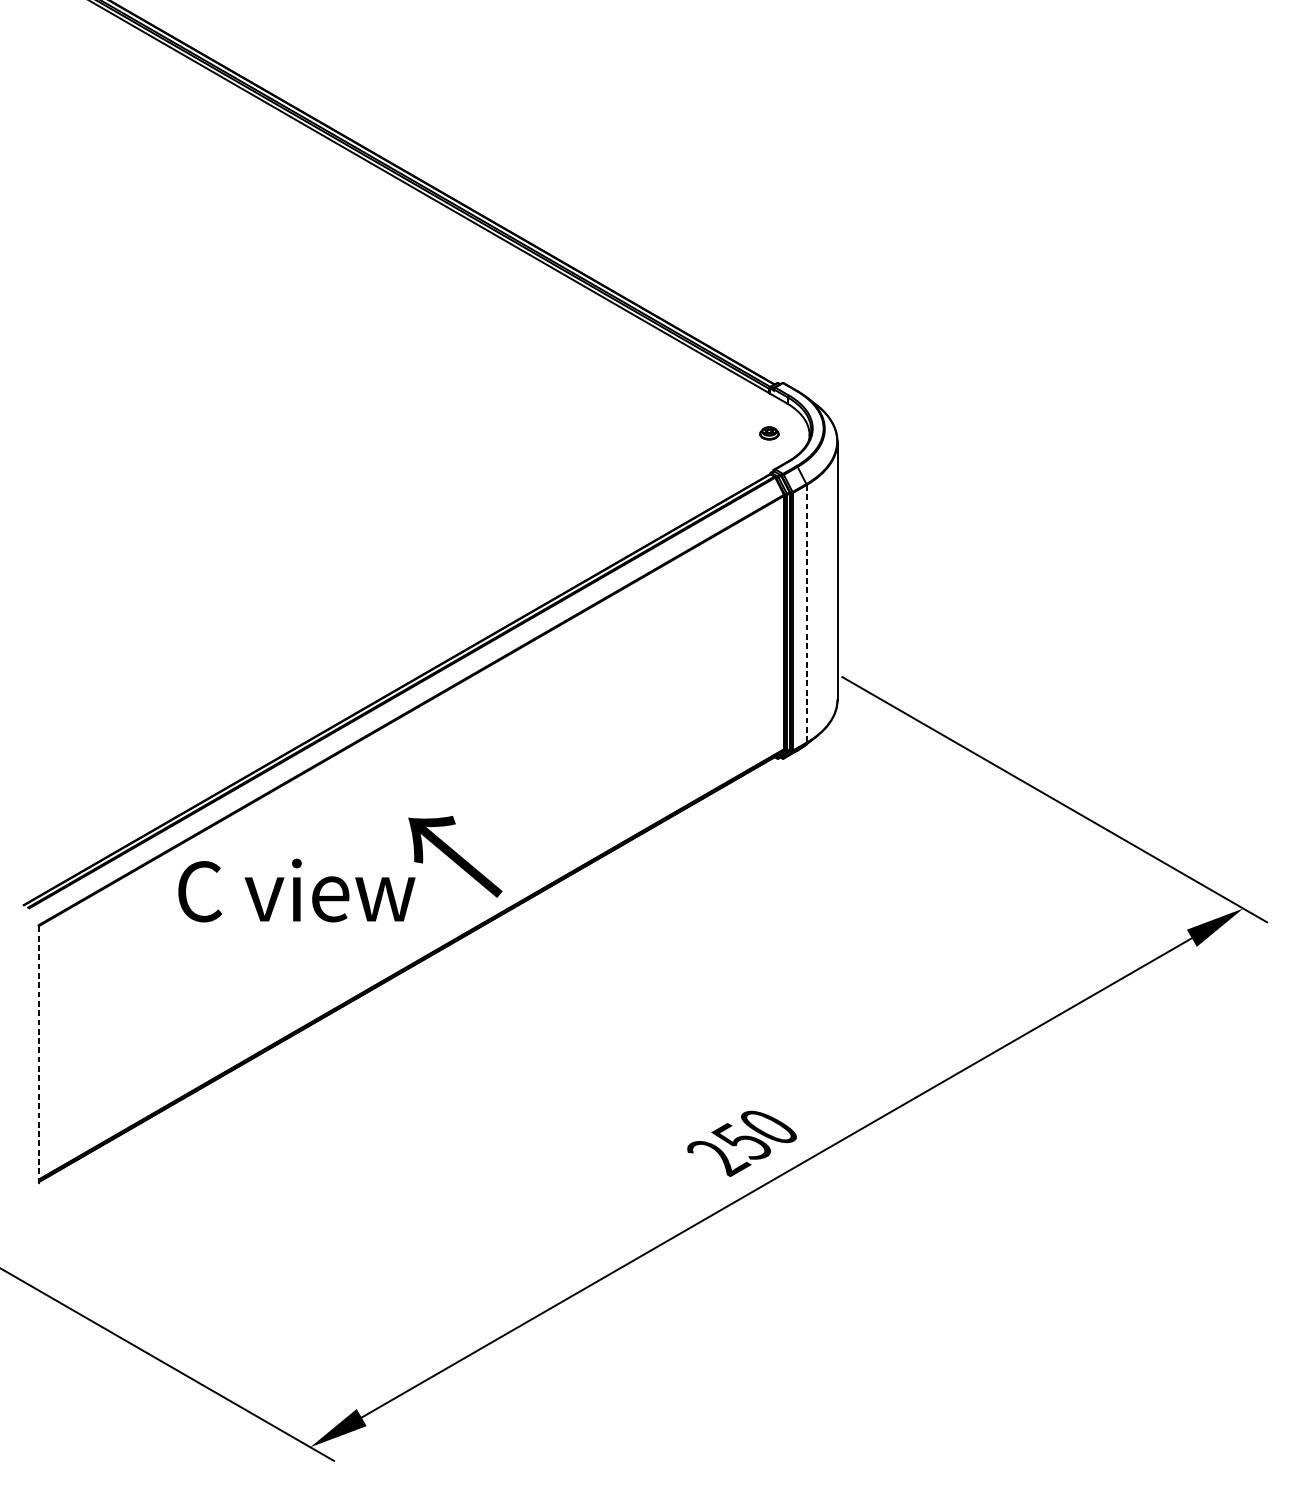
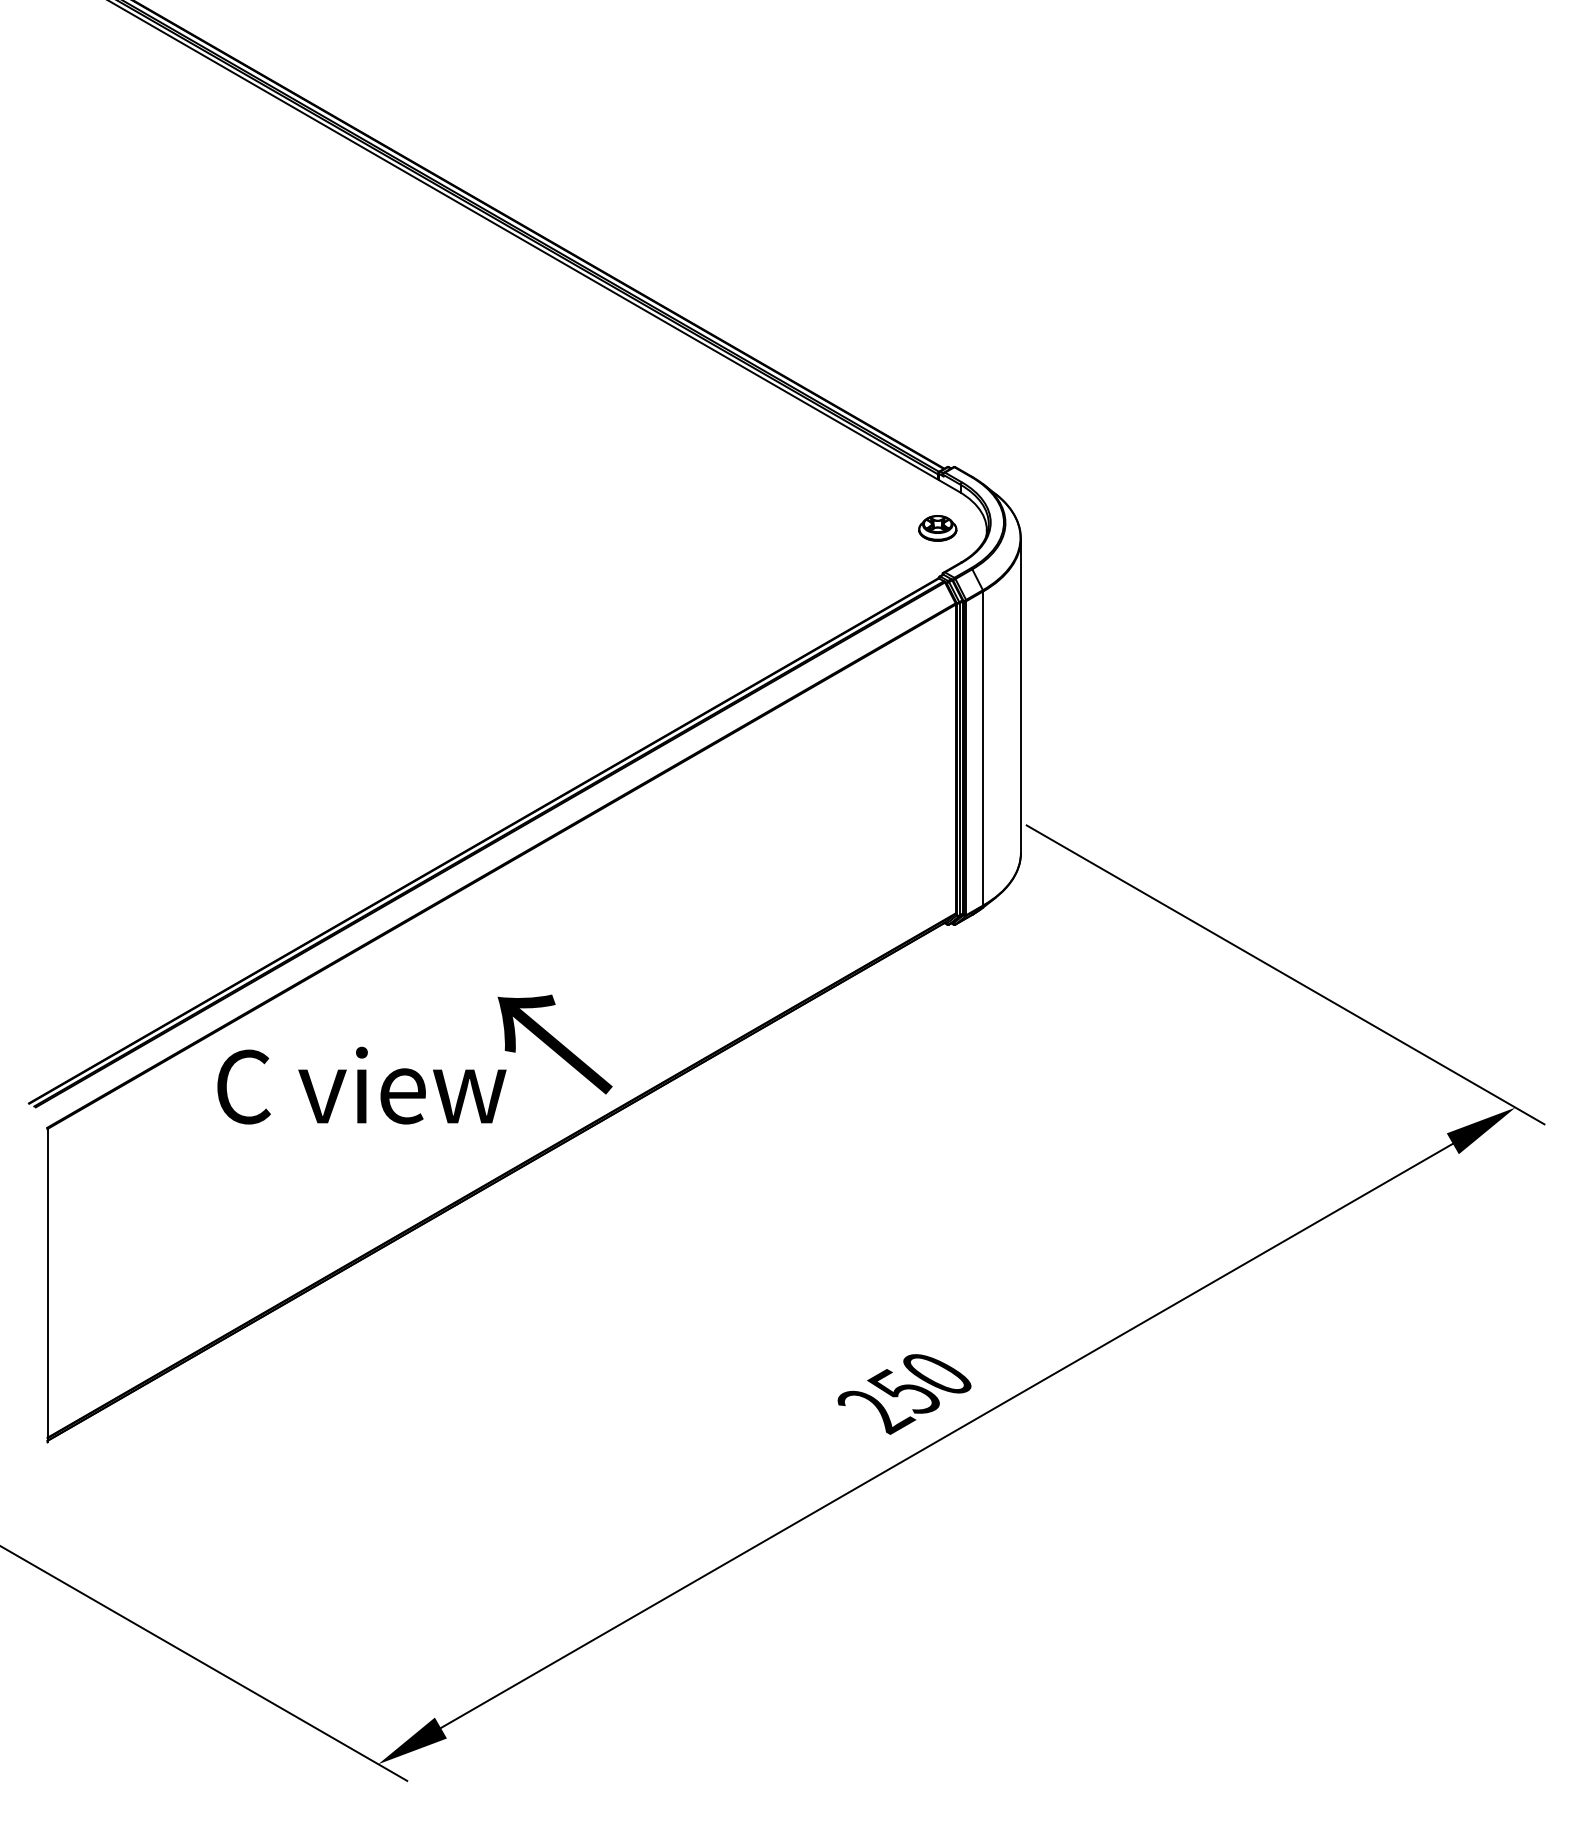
part: (769, 433) -> (937, 528), size x1.67
line: (806, 613) -> (983, 748), dashed -> solid
line: (38, 1054) -> (47, 1285), dashed -> solid

